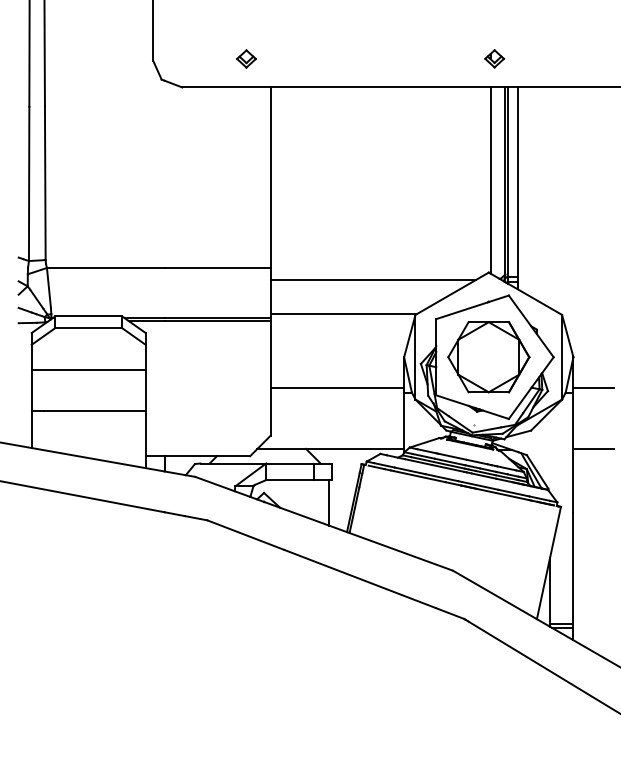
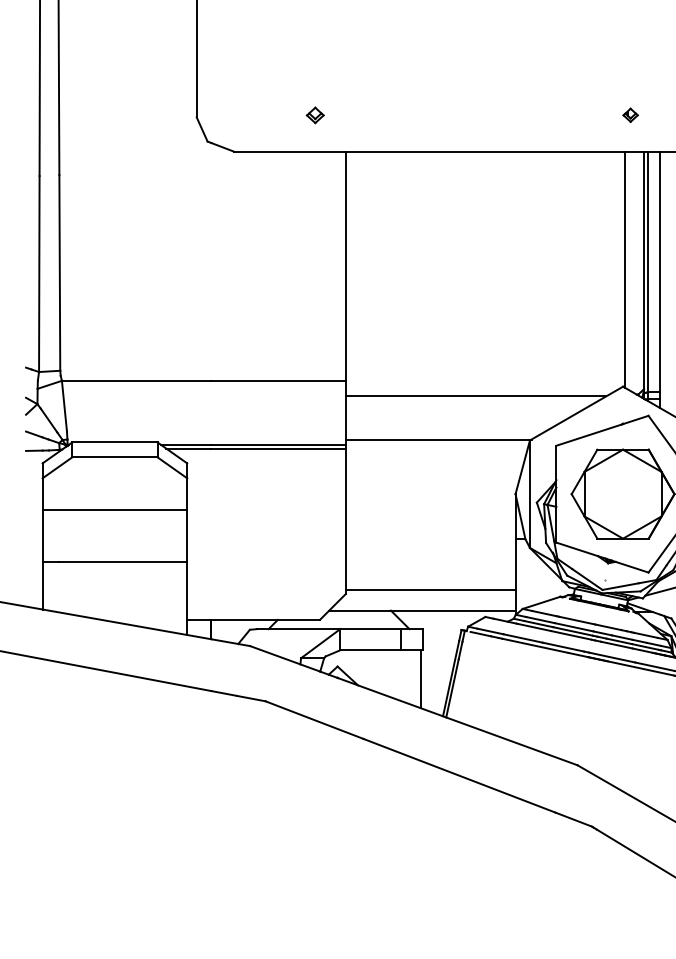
part: (246, 58) -> (315, 114), size x0.7
part: (494, 58) -> (630, 114), size x0.6
line: (337, 388) -> (430, 589), moved

